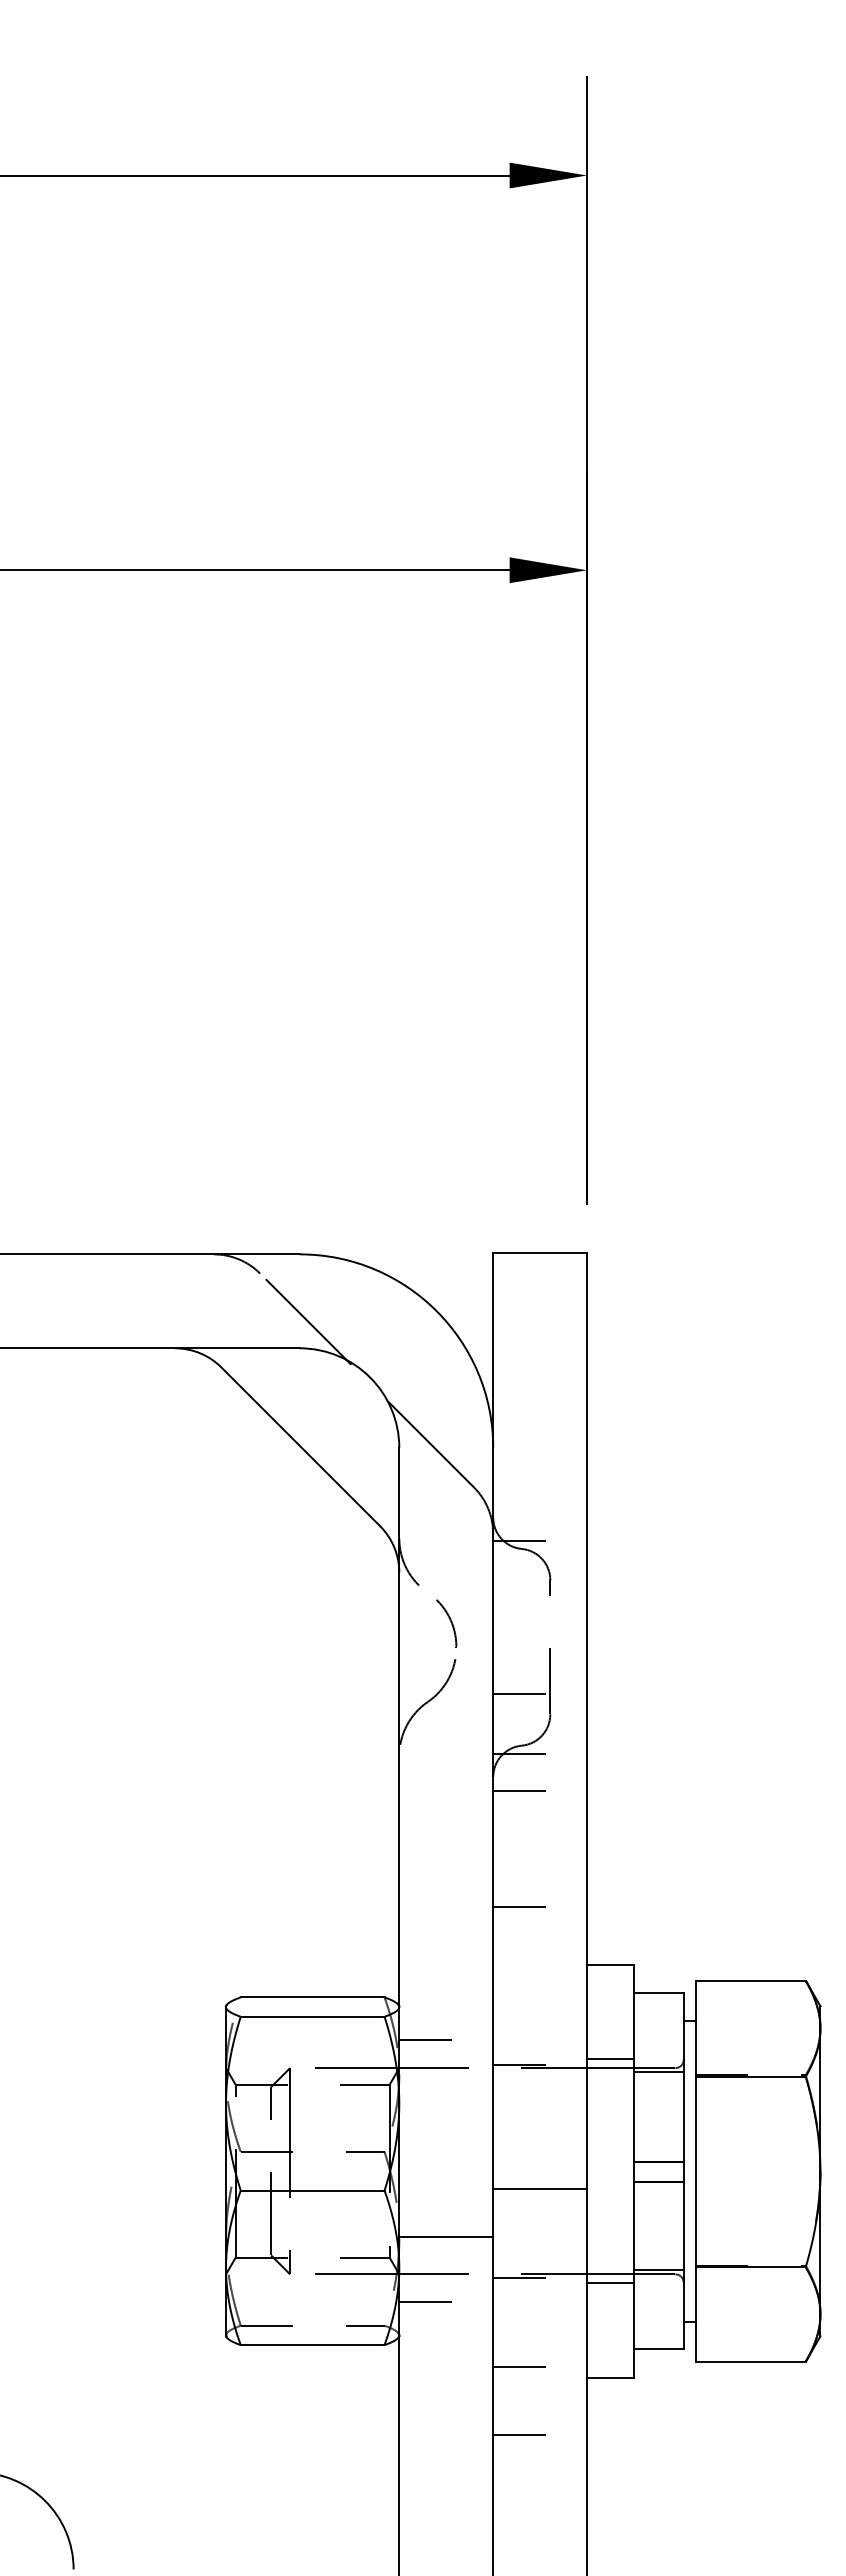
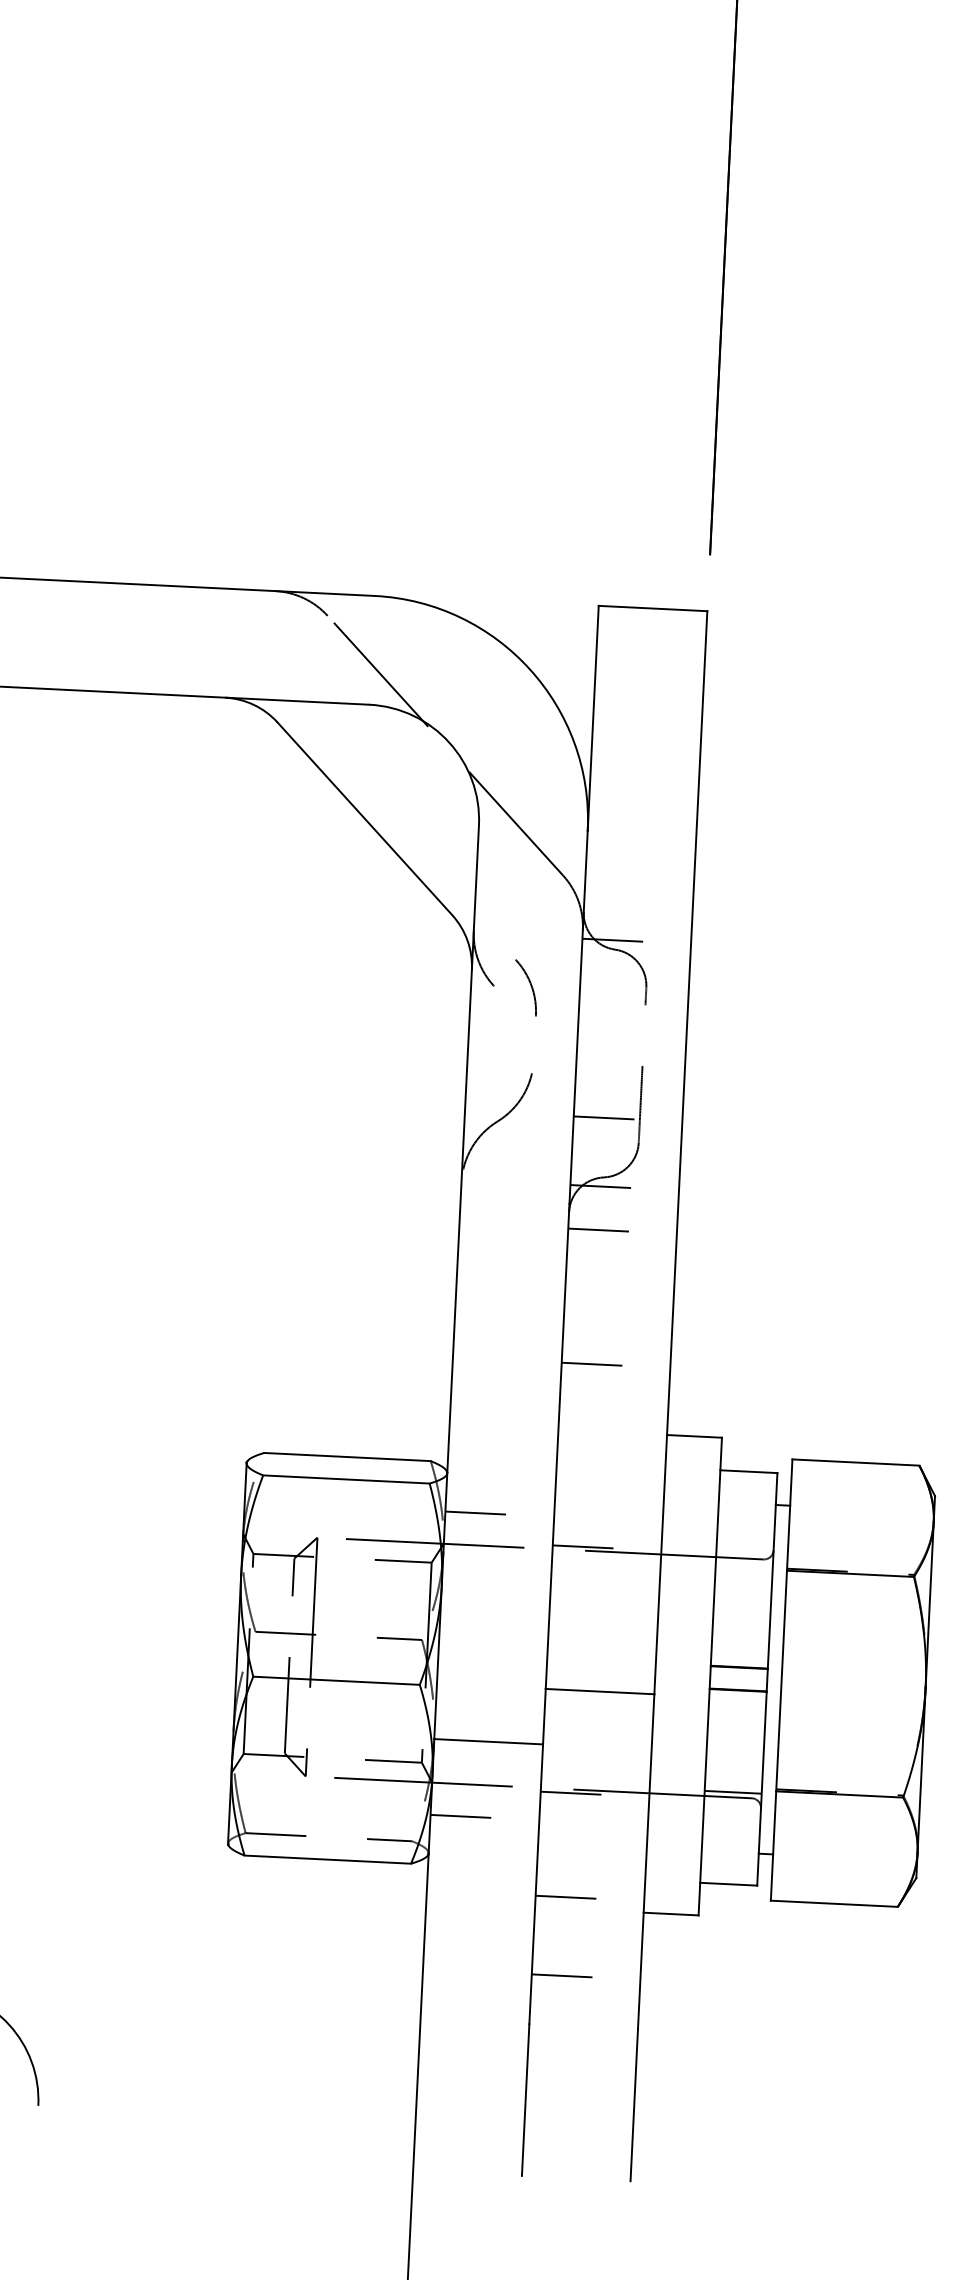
part: (446, 1623) -> (525, 987), moved
line: (610, 2059) -> (688, 1545), removed
line: (658, 2072) -> (743, 1563), removed
line: (610, 2283) -> (676, 1805), removed

